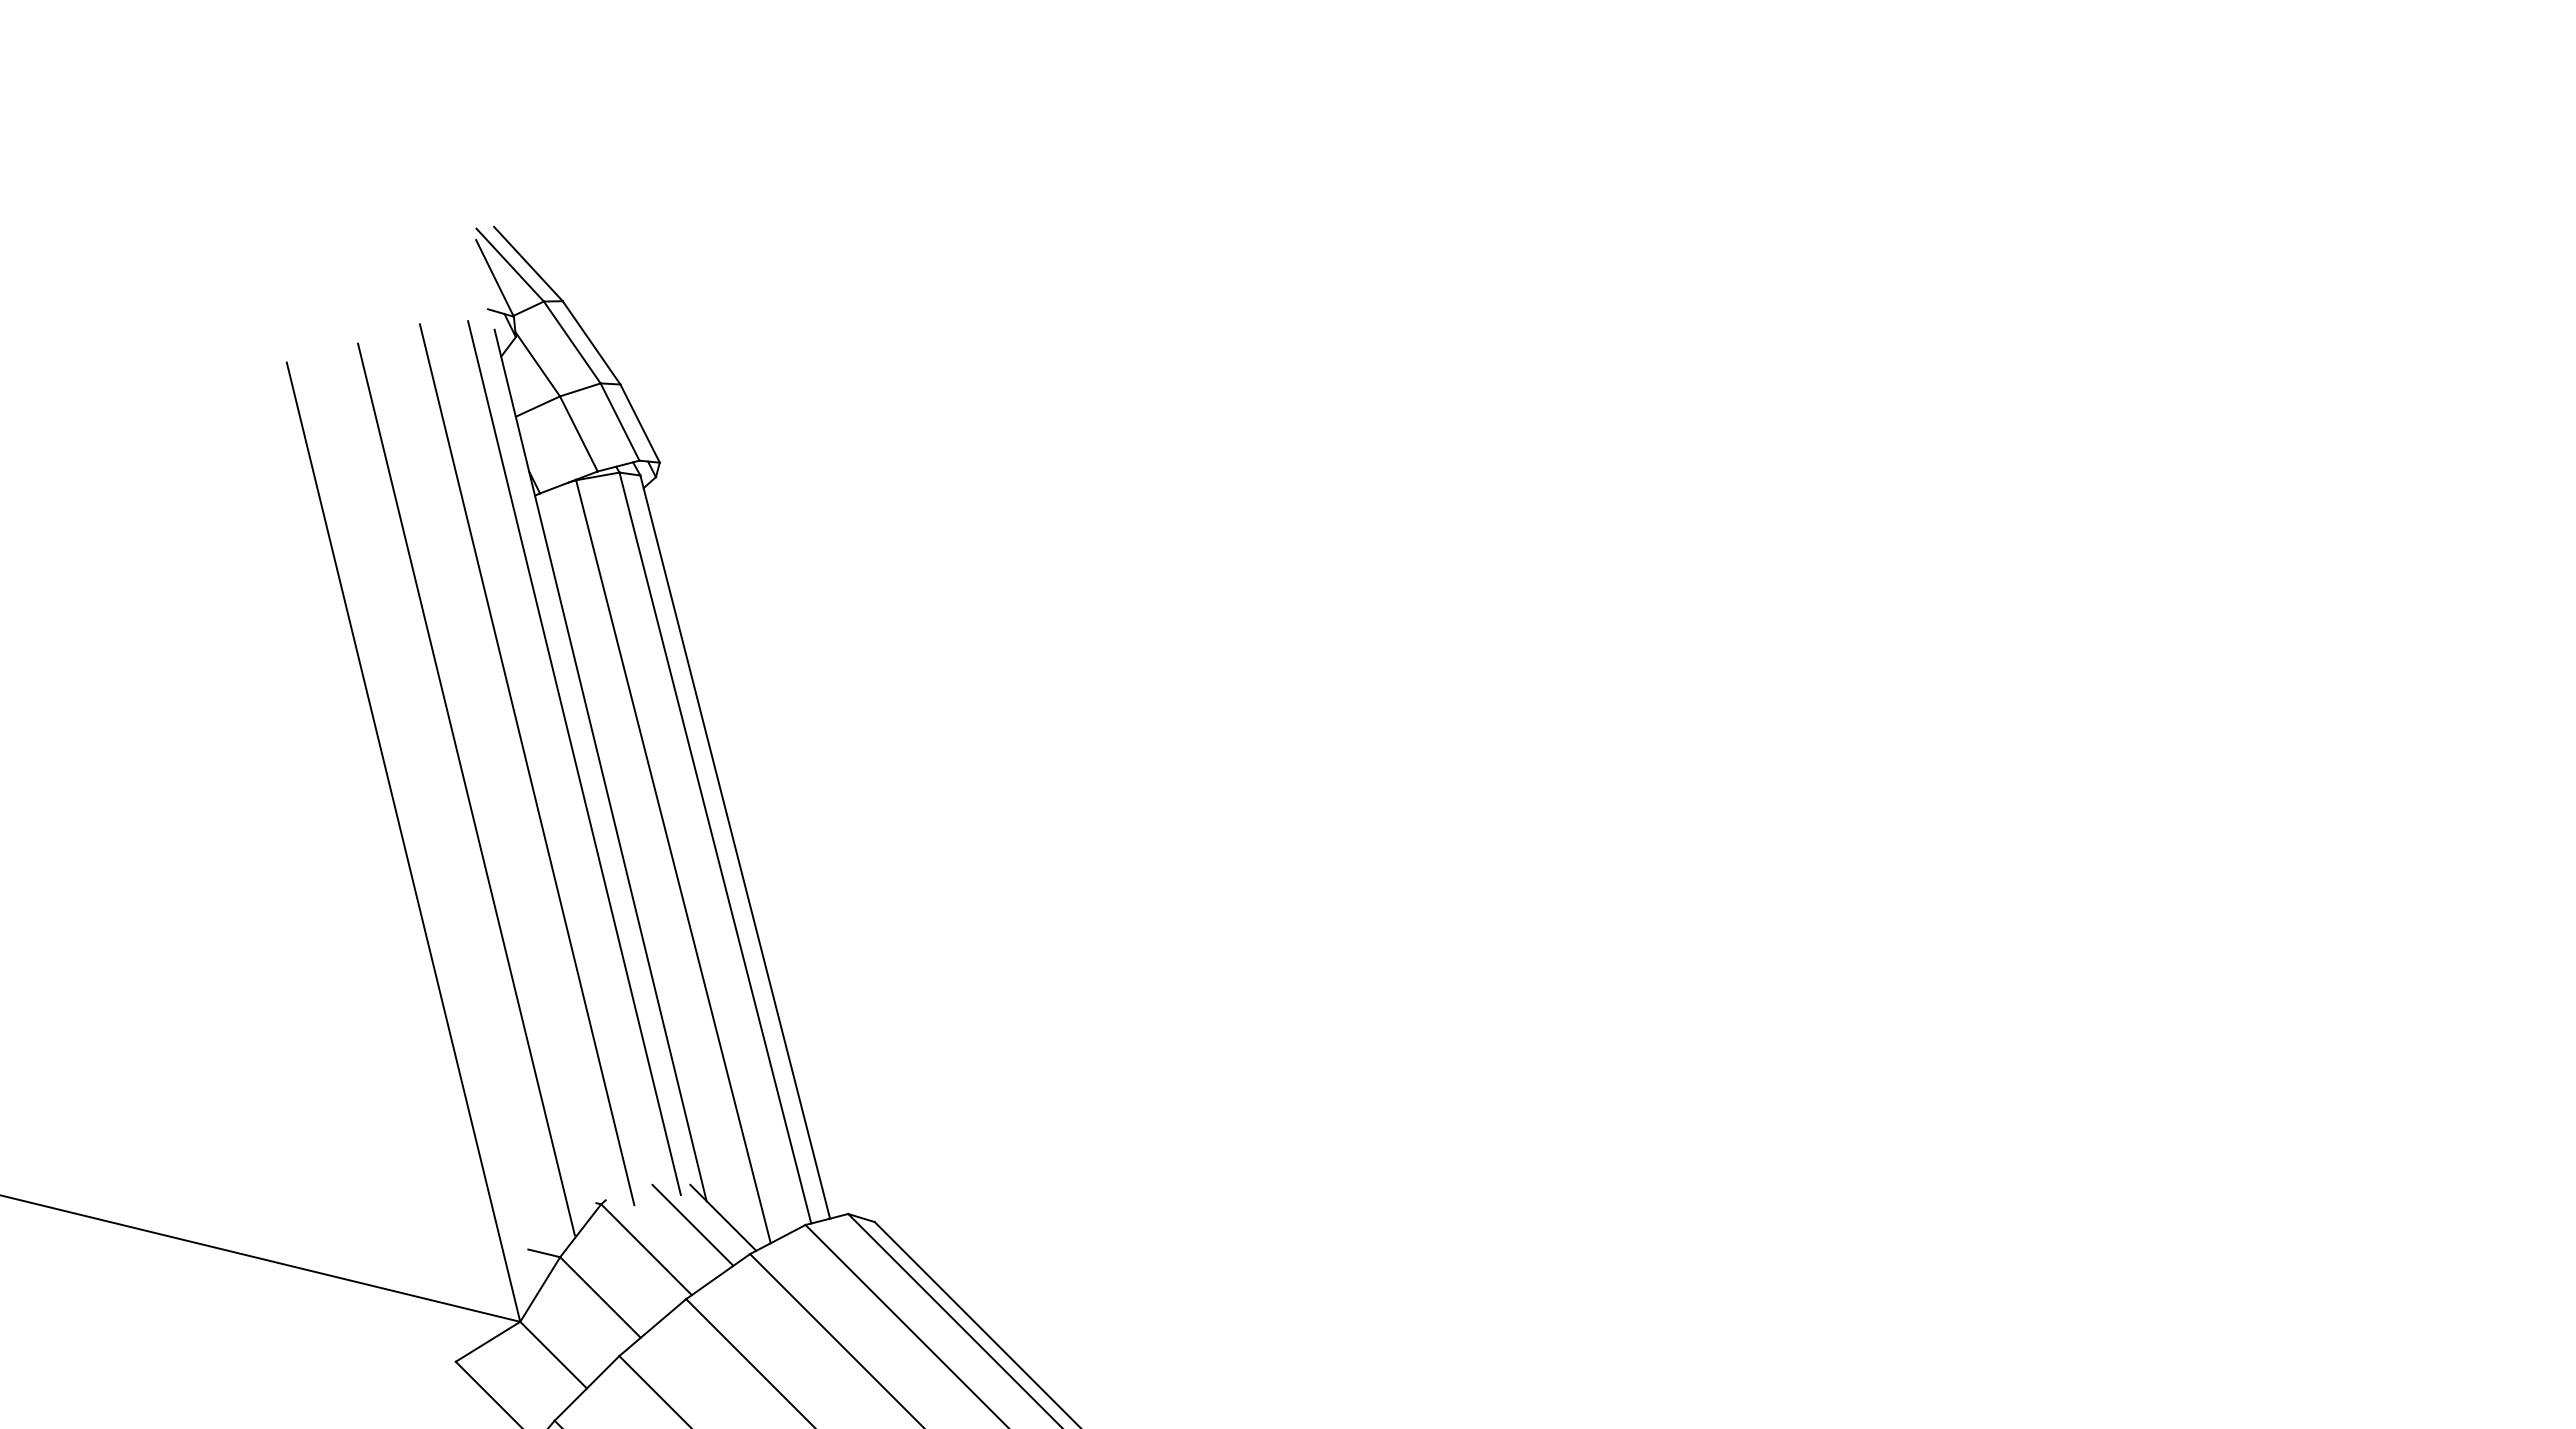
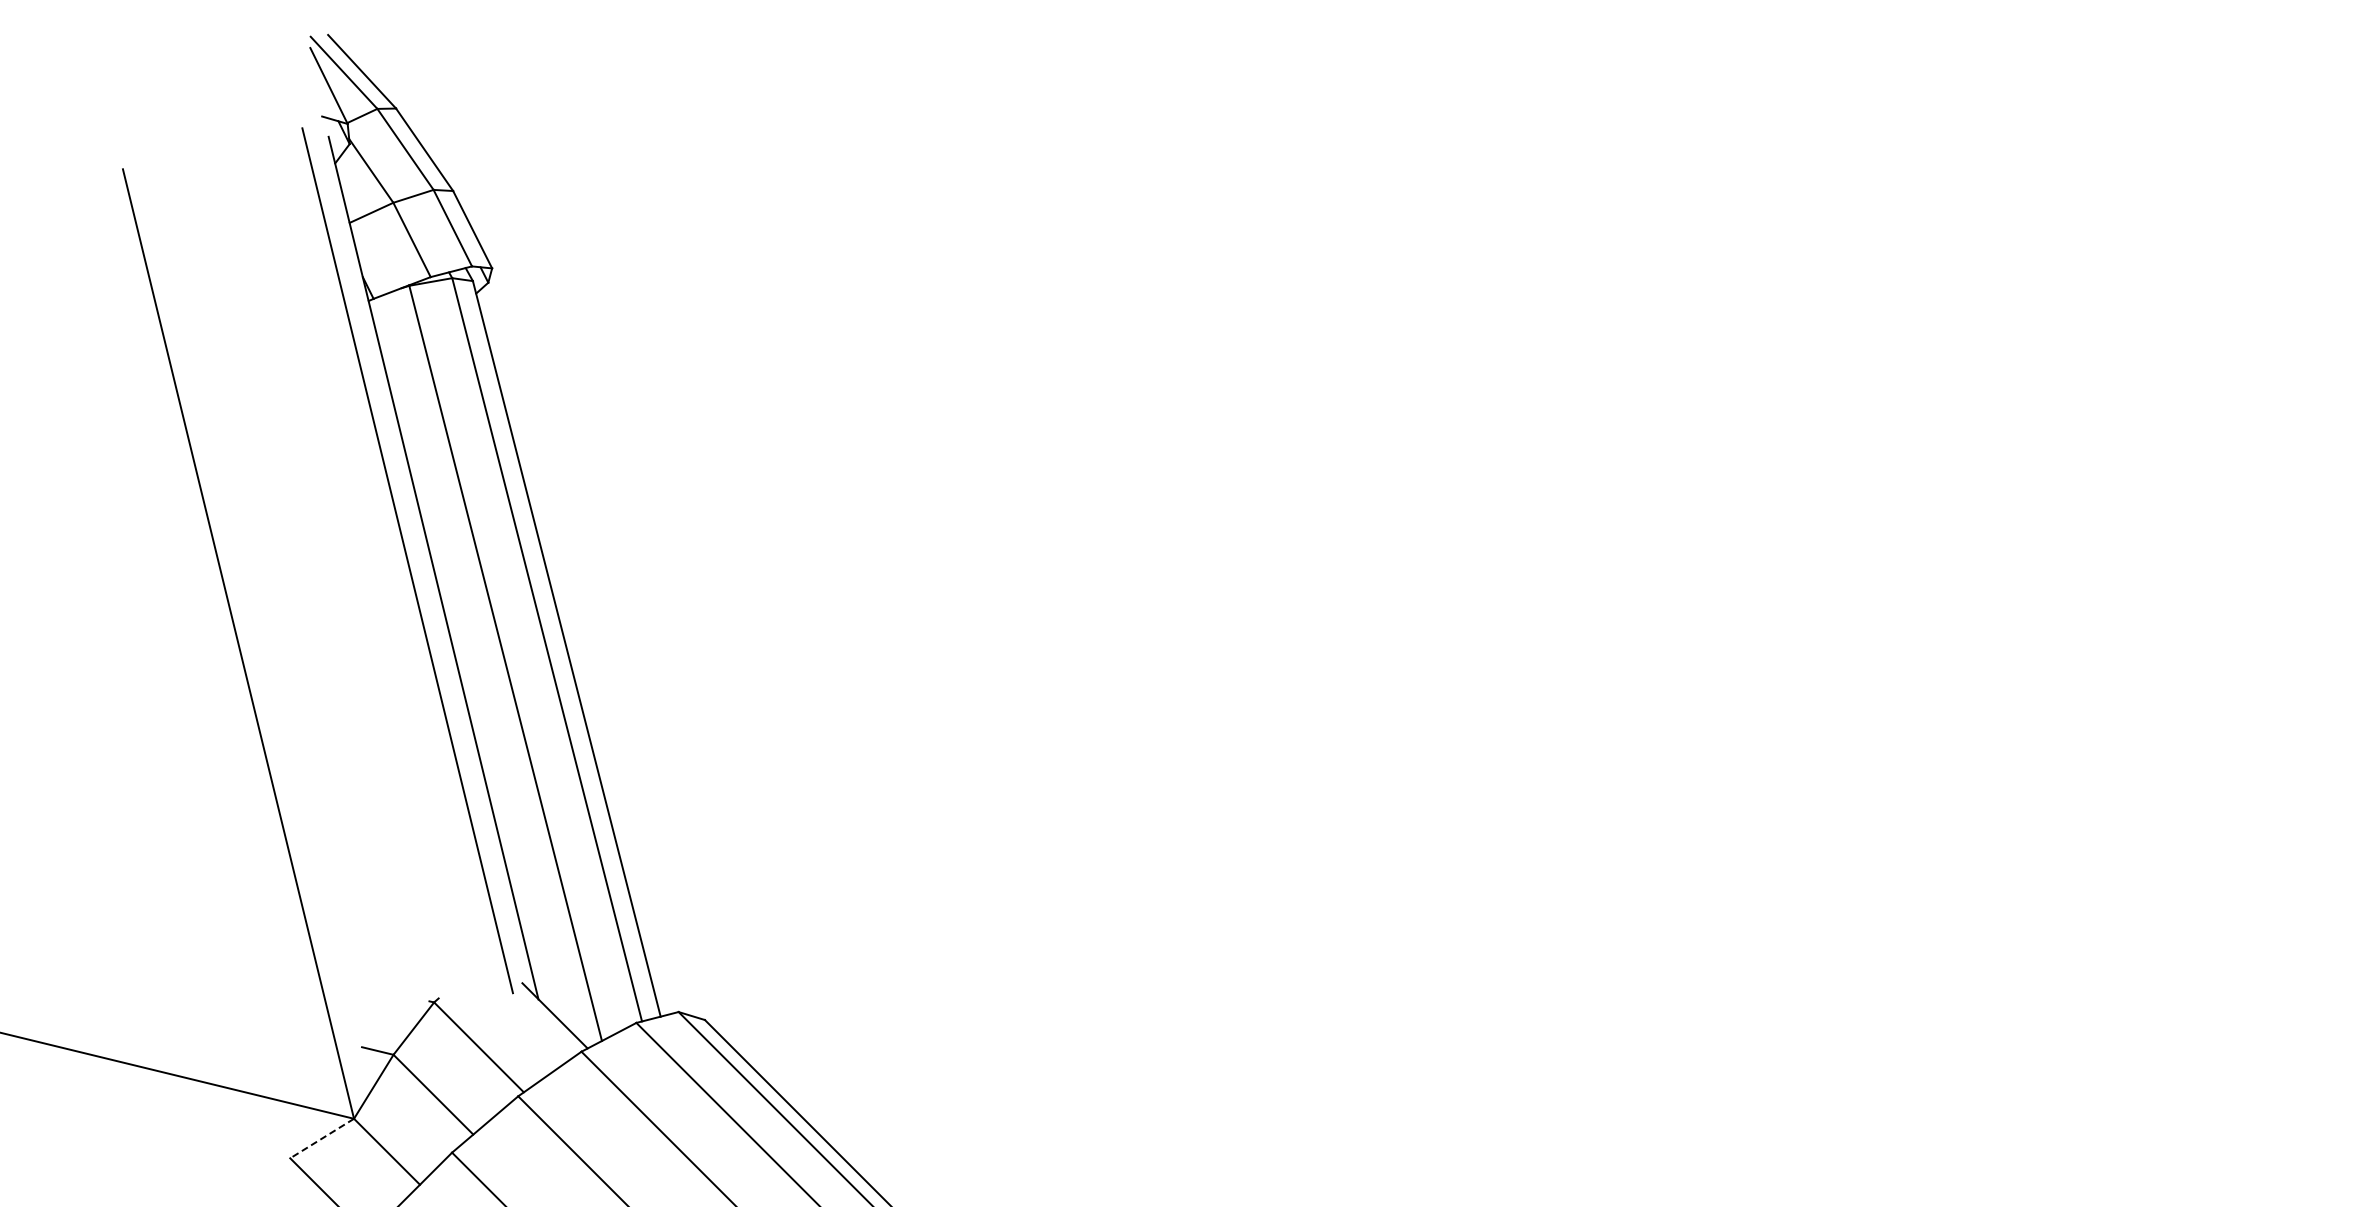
line: (526, 764) -> (360, 567), removed
line: (466, 789) -> (300, 591), removed
line: (692, 1224) -> (524, 1022), removed
line: (488, 1341) -> (322, 1138), solid -> dashed

